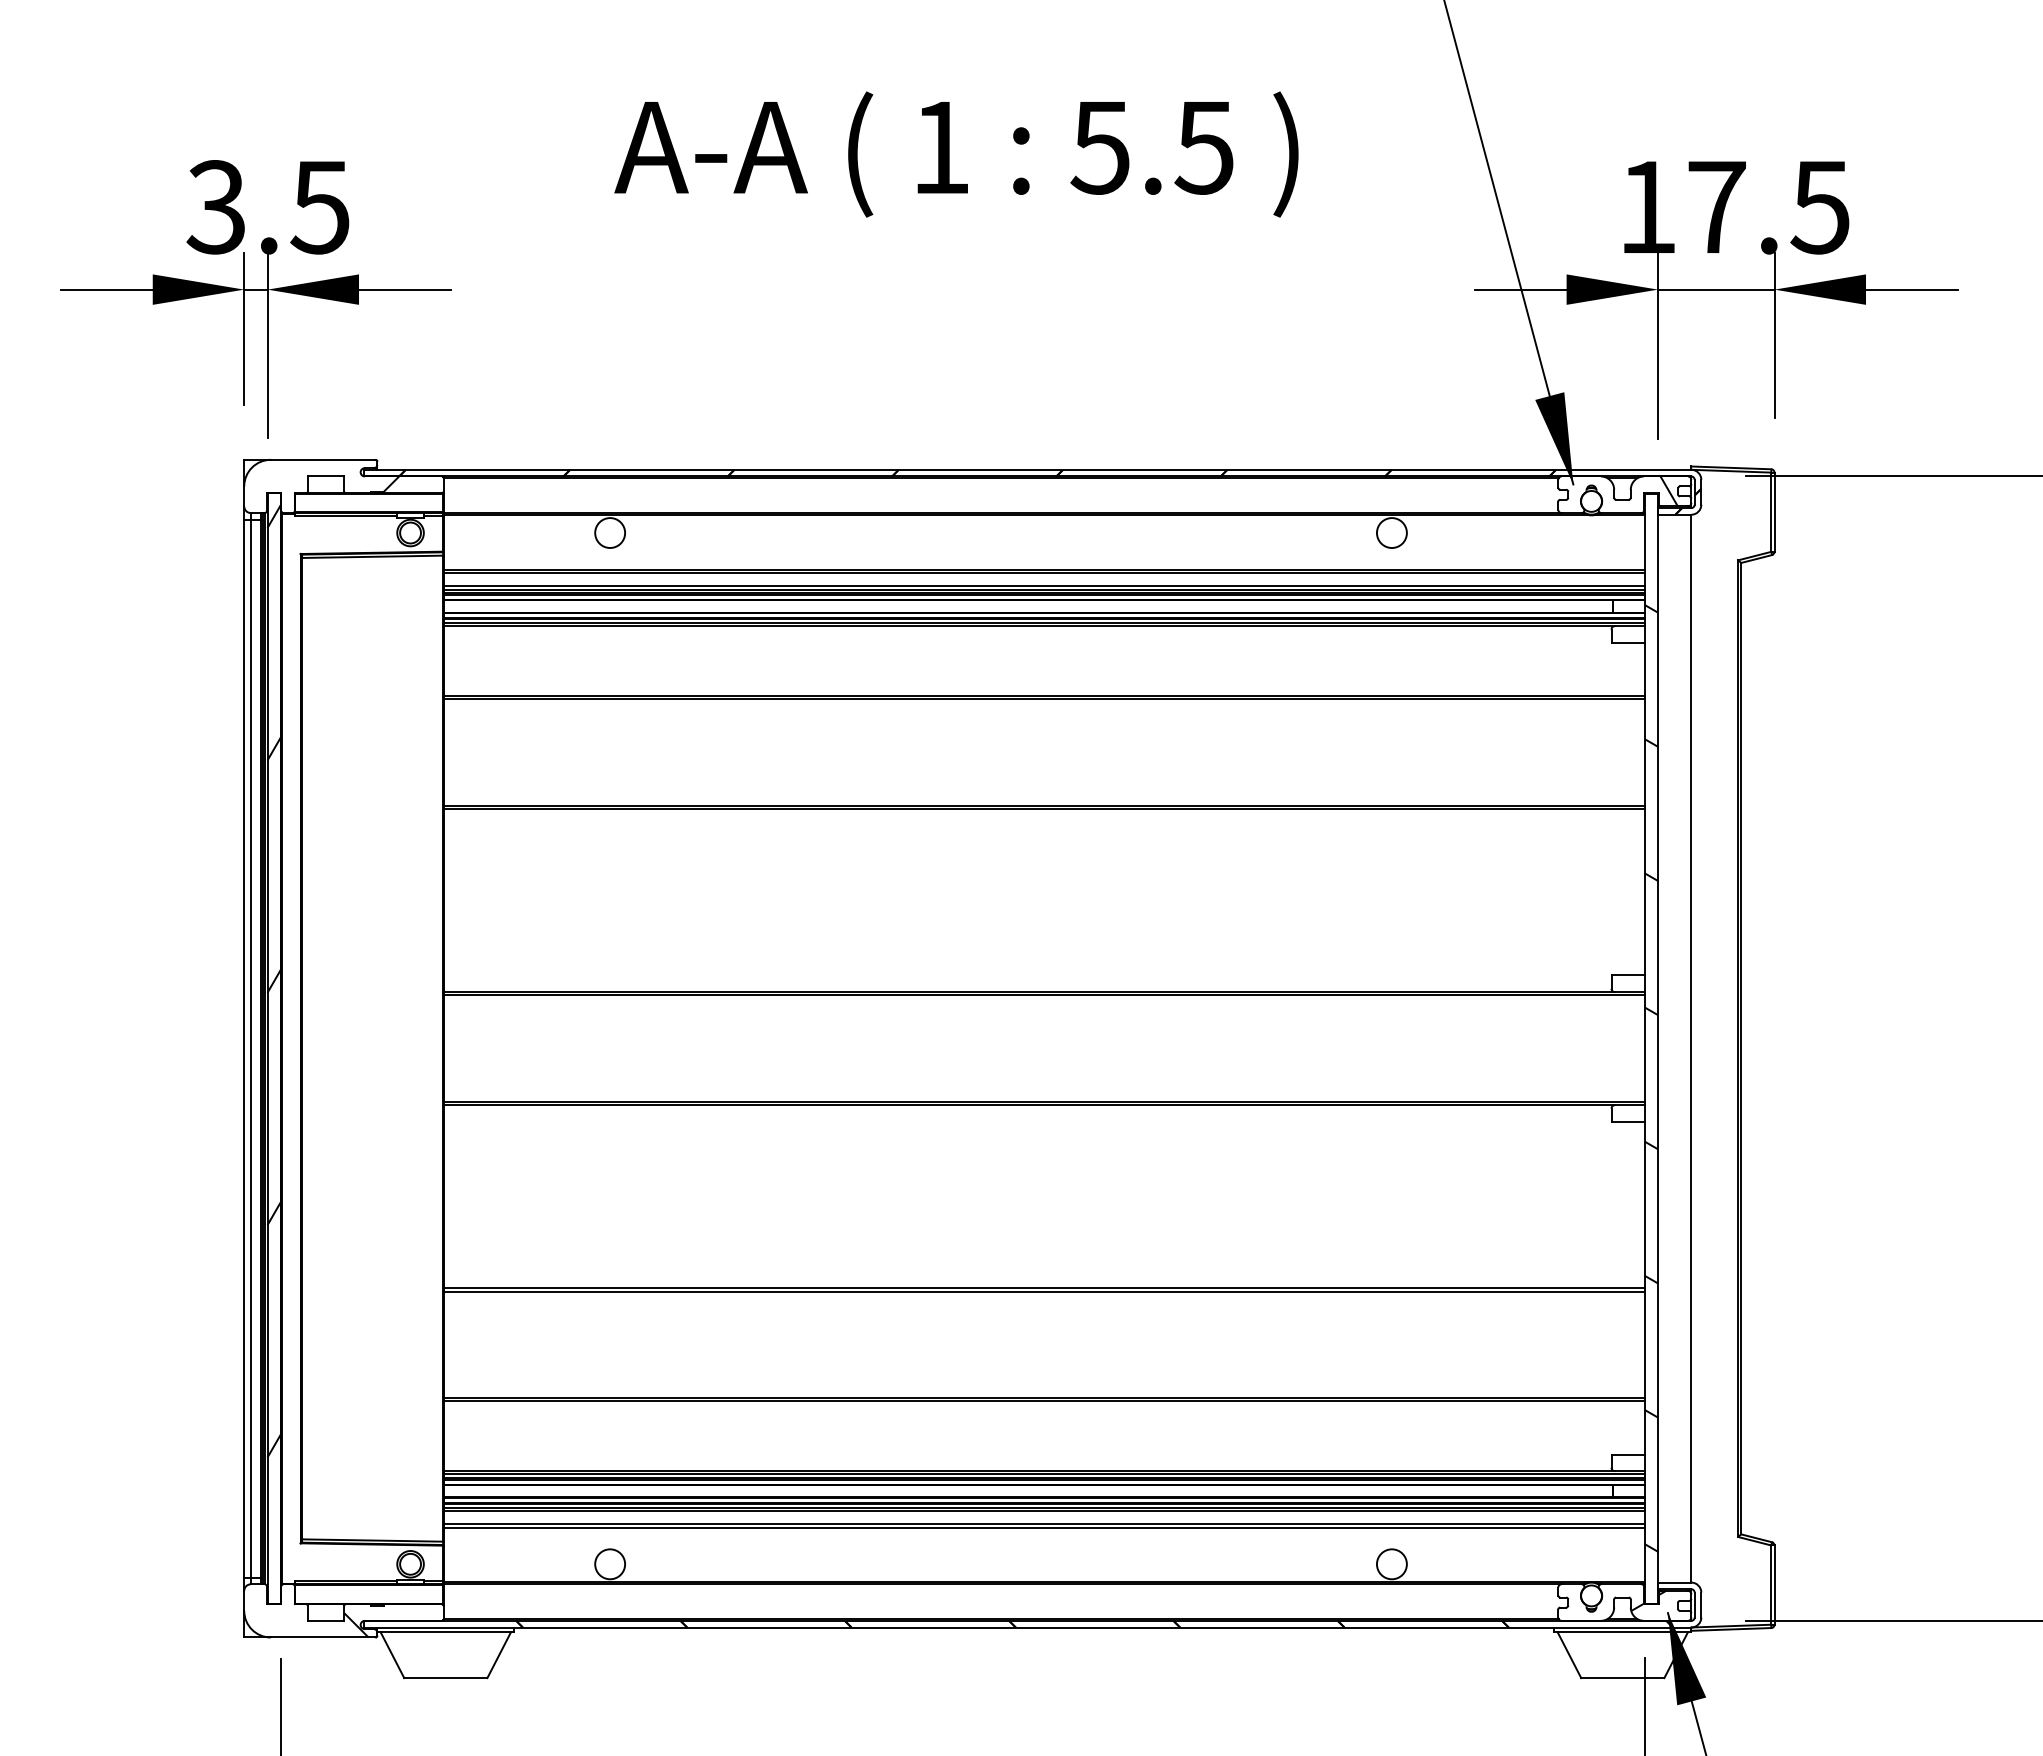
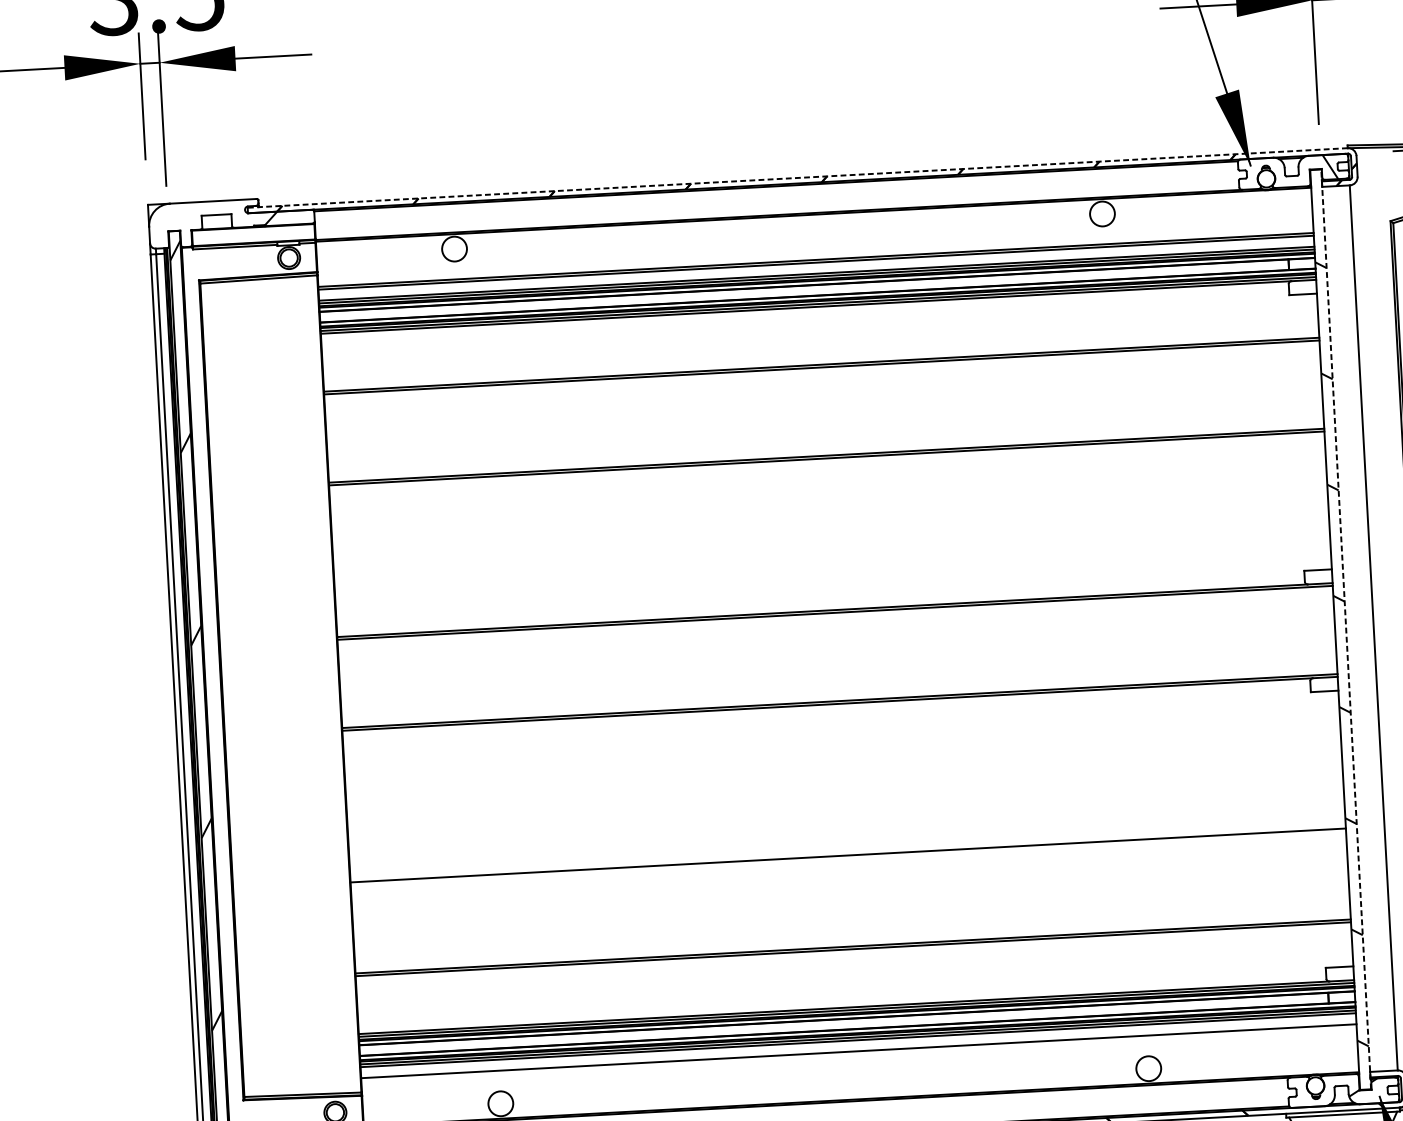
line: (1027, 469) -> (797, 177), solid -> dashed
line: (1658, 1048) -> (1346, 629), solid -> dashed
line: (1043, 1291) -> (847, 858), removed
line: (1043, 1527) -> (858, 1053), removed

